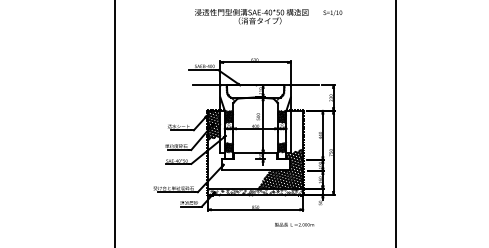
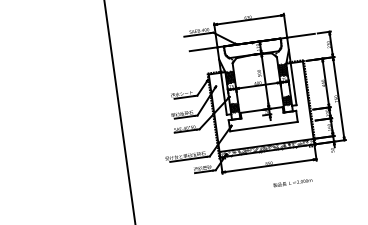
hatch: (214, 124) -> (216, 87), removed
hatch: (280, 169) -> (288, 122), removed
text: (294, 224) -> (292, 182), moved

